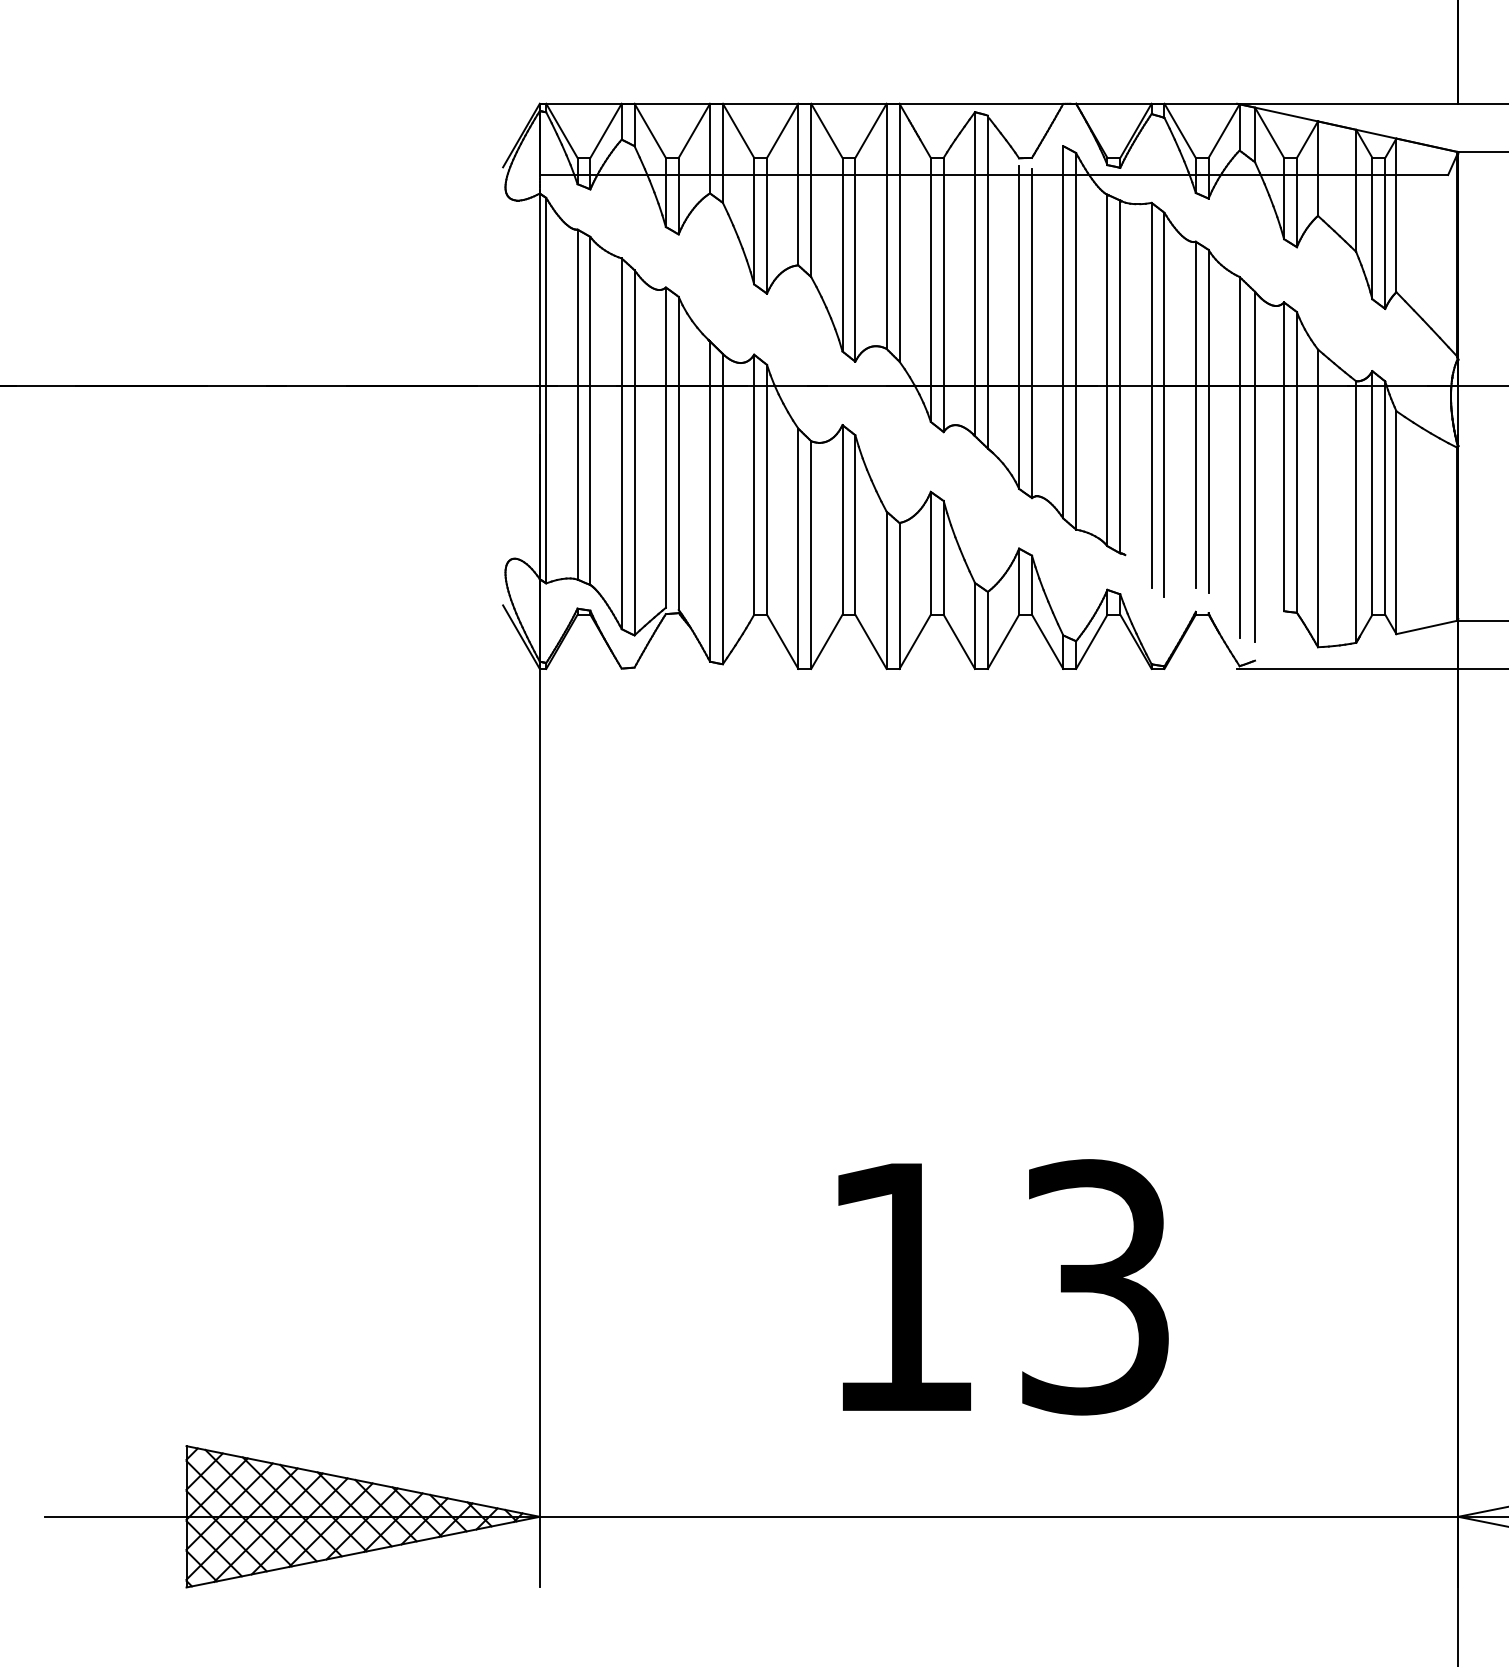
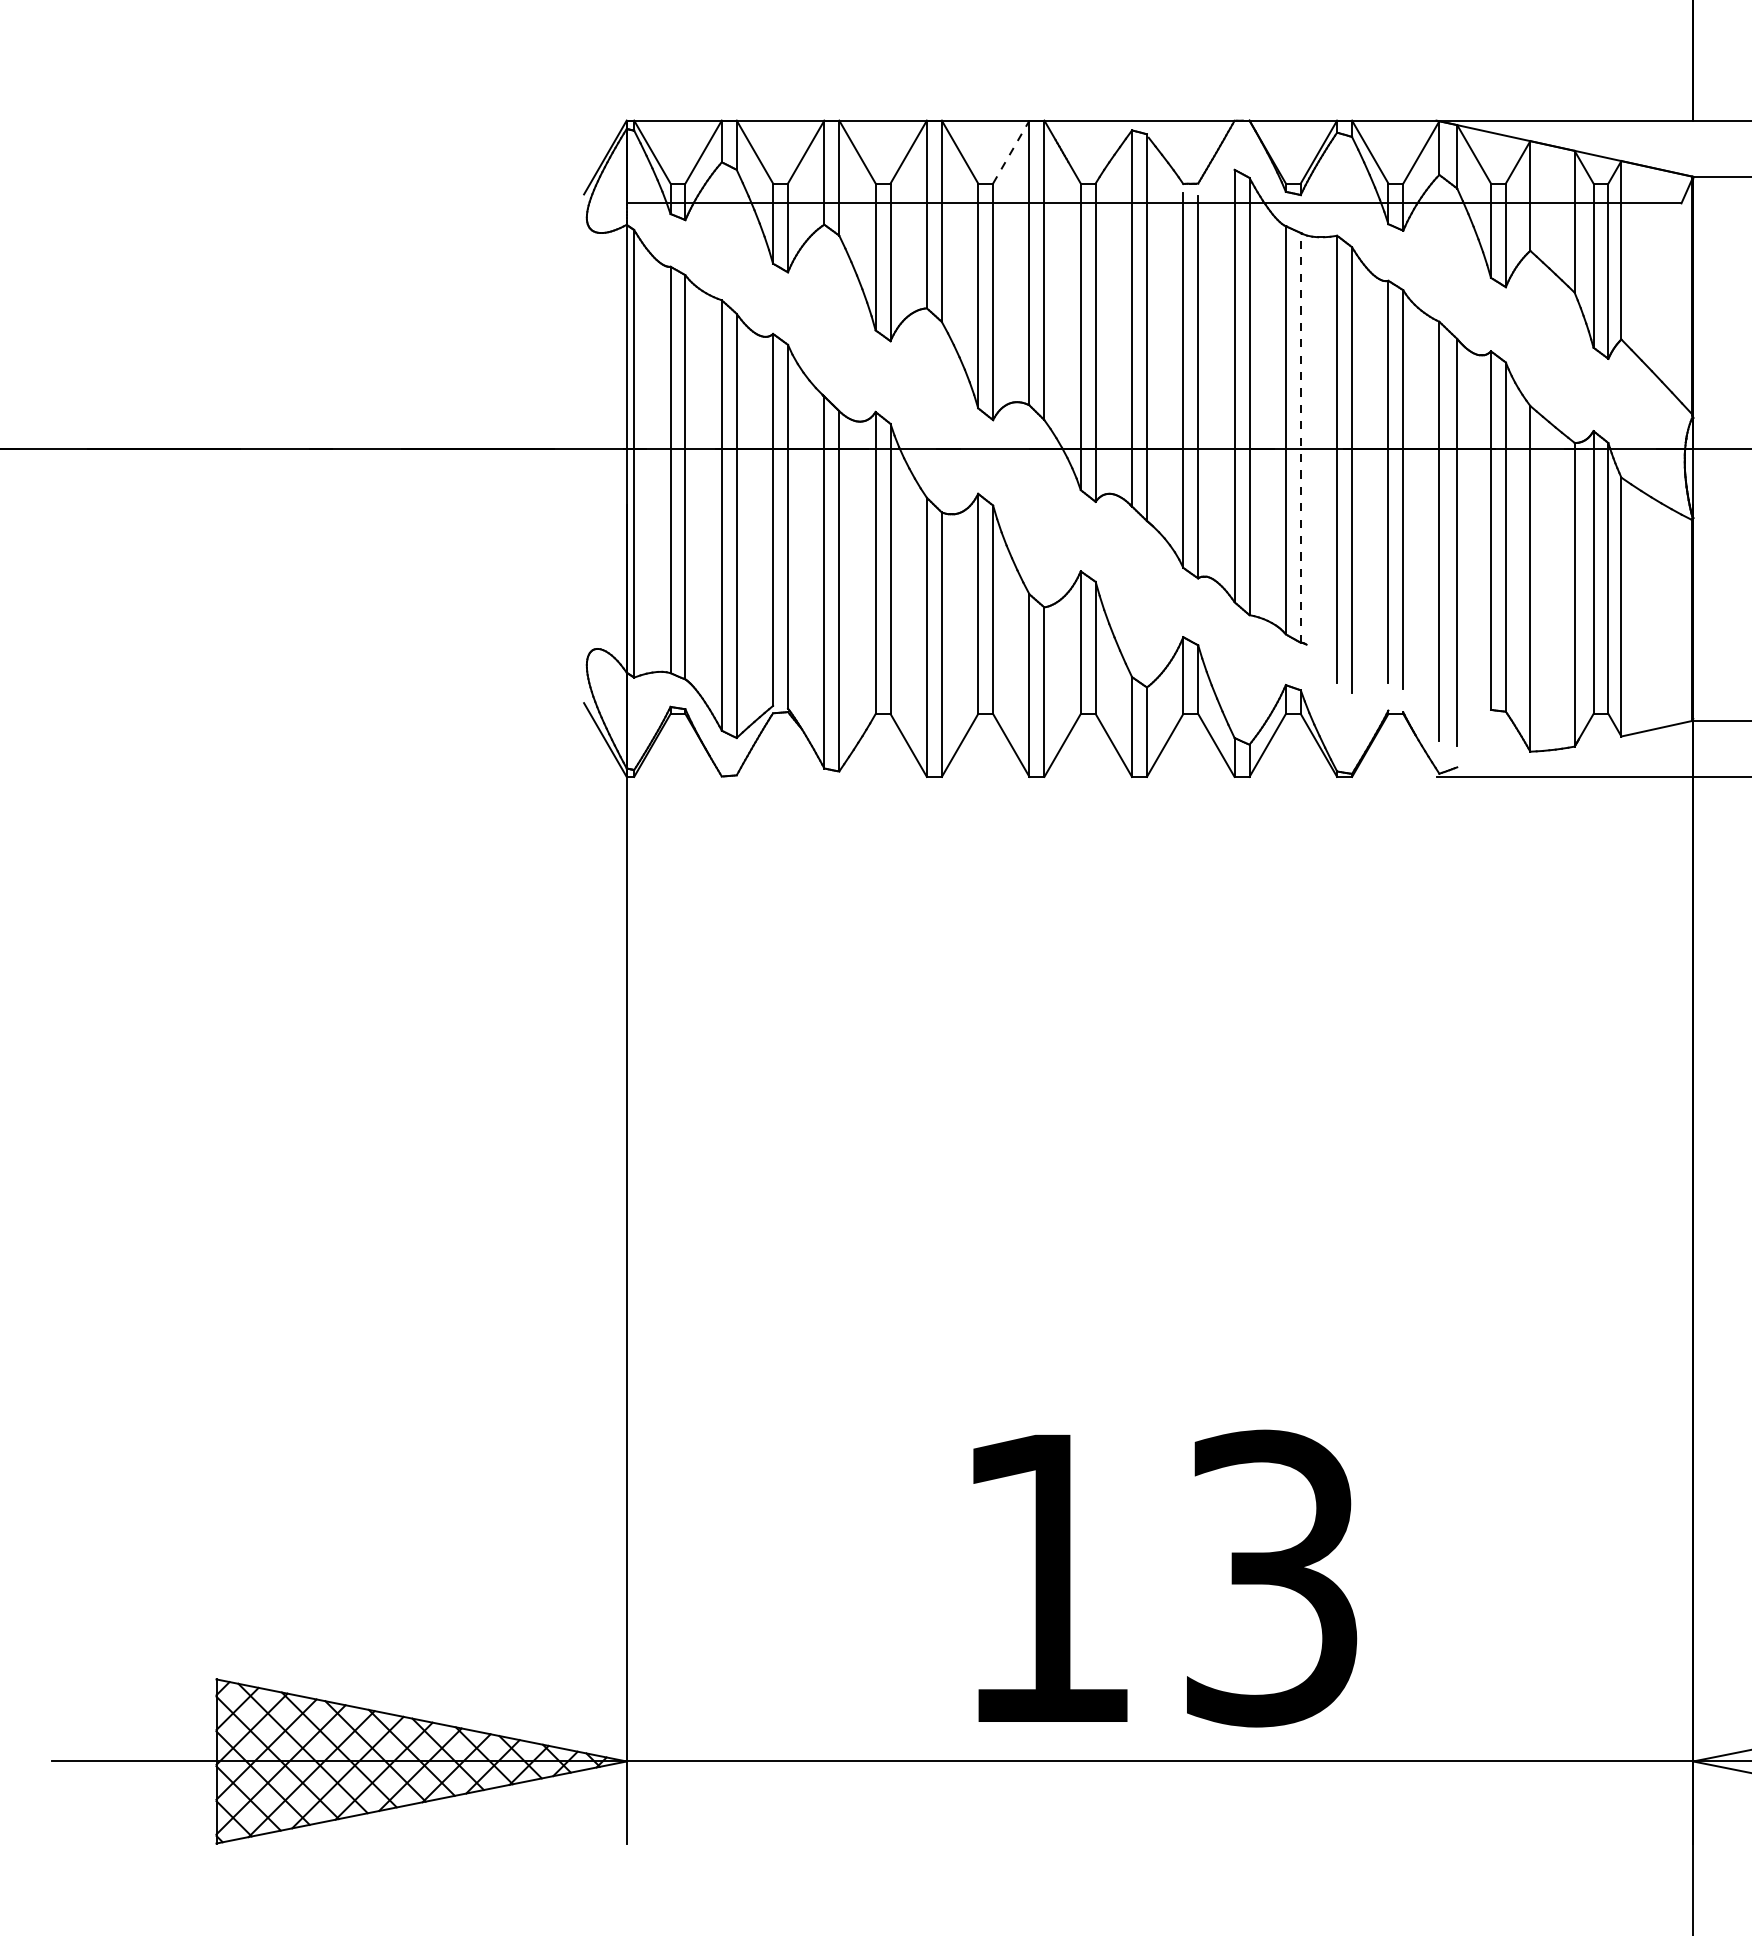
line: (871, 130) -> (1011, 151), solid -> dashed
line: (1120, 376) -> (1300, 437), solid -> dashed
text: (1003, 1287) -> (1165, 1578), moved

